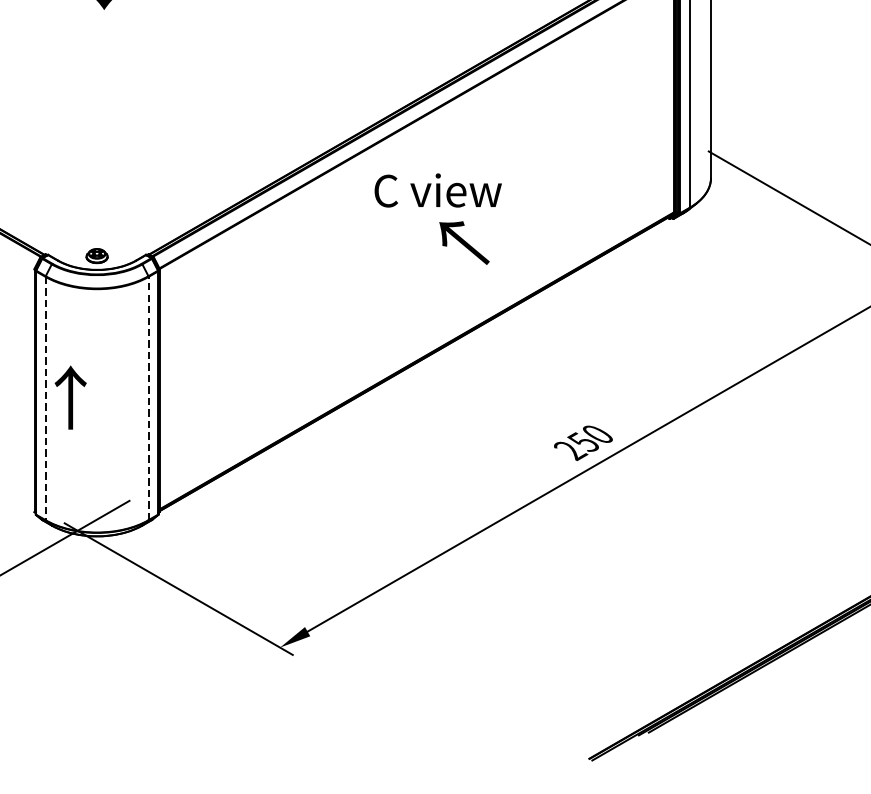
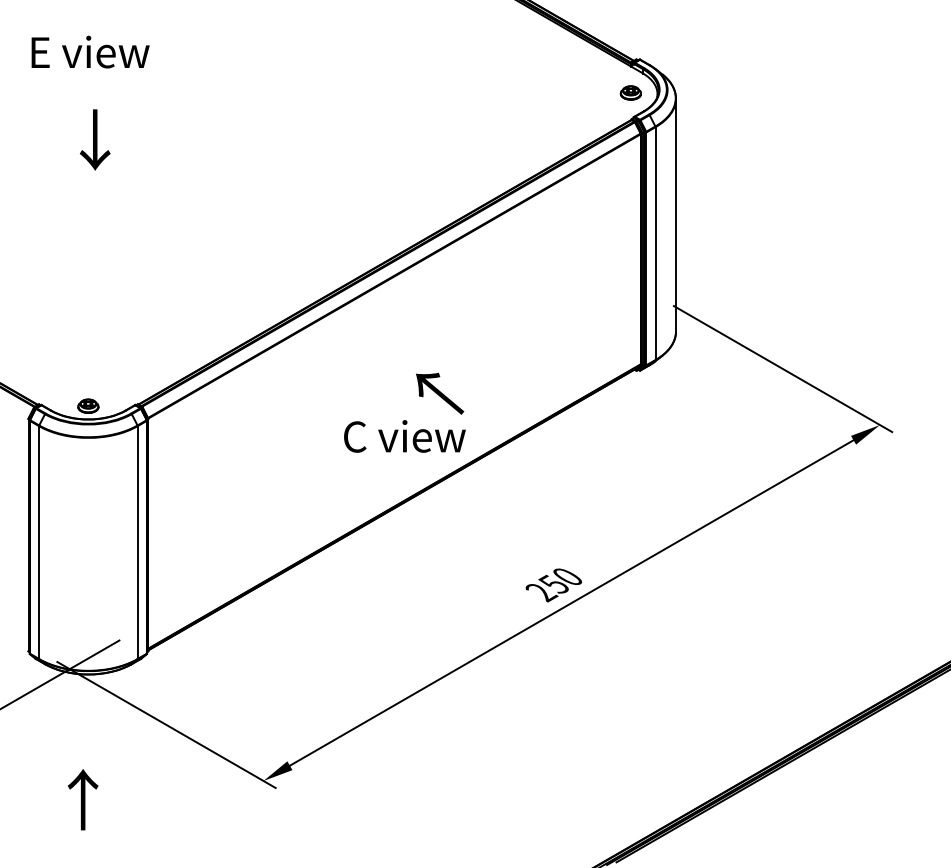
text: (437, 190) -> (404, 436), moved
text: (71, 397) -> (83, 799), moved
line: (148, 398) -> (137, 542), dashed -> solid
line: (46, 399) -> (39, 543), dashed -> solid

